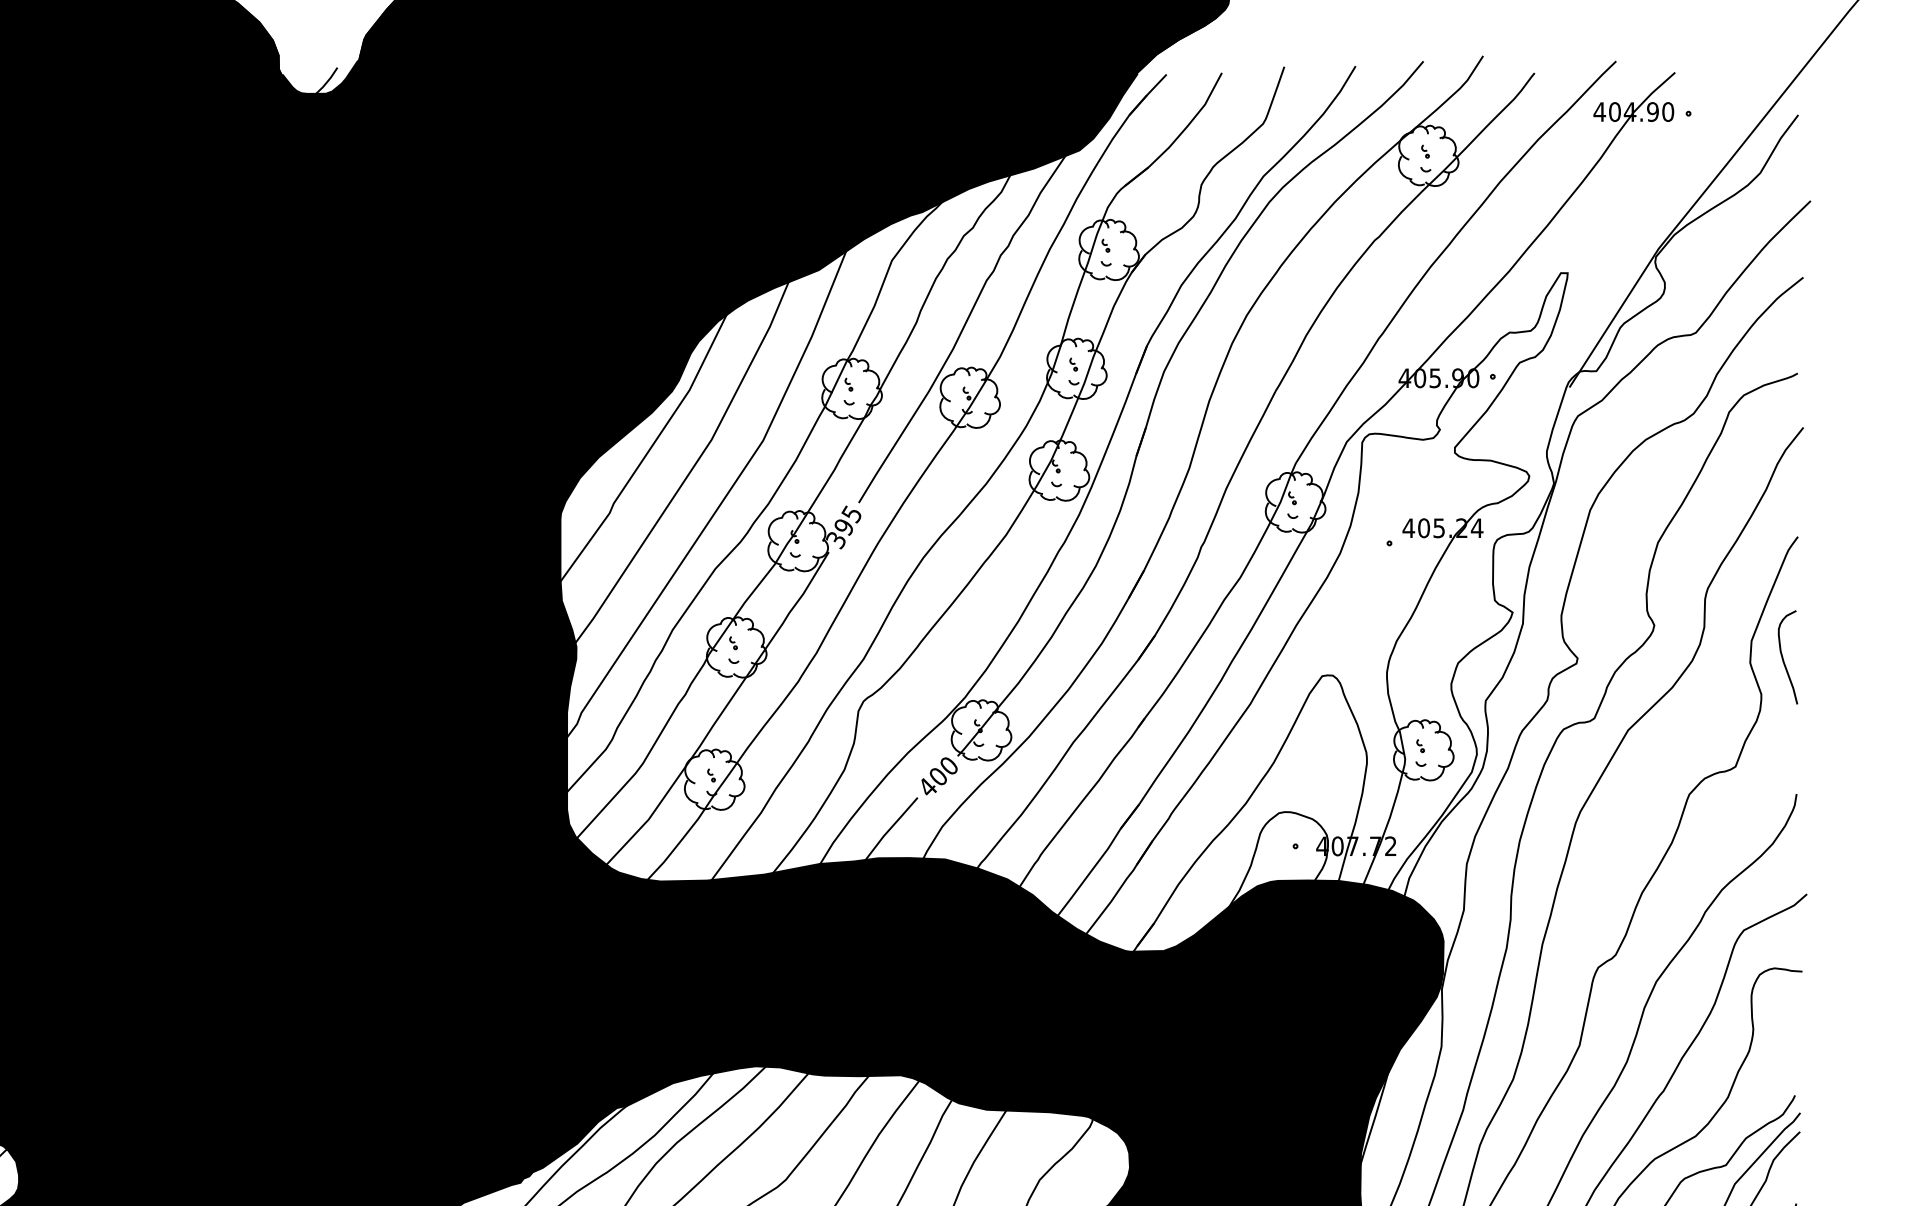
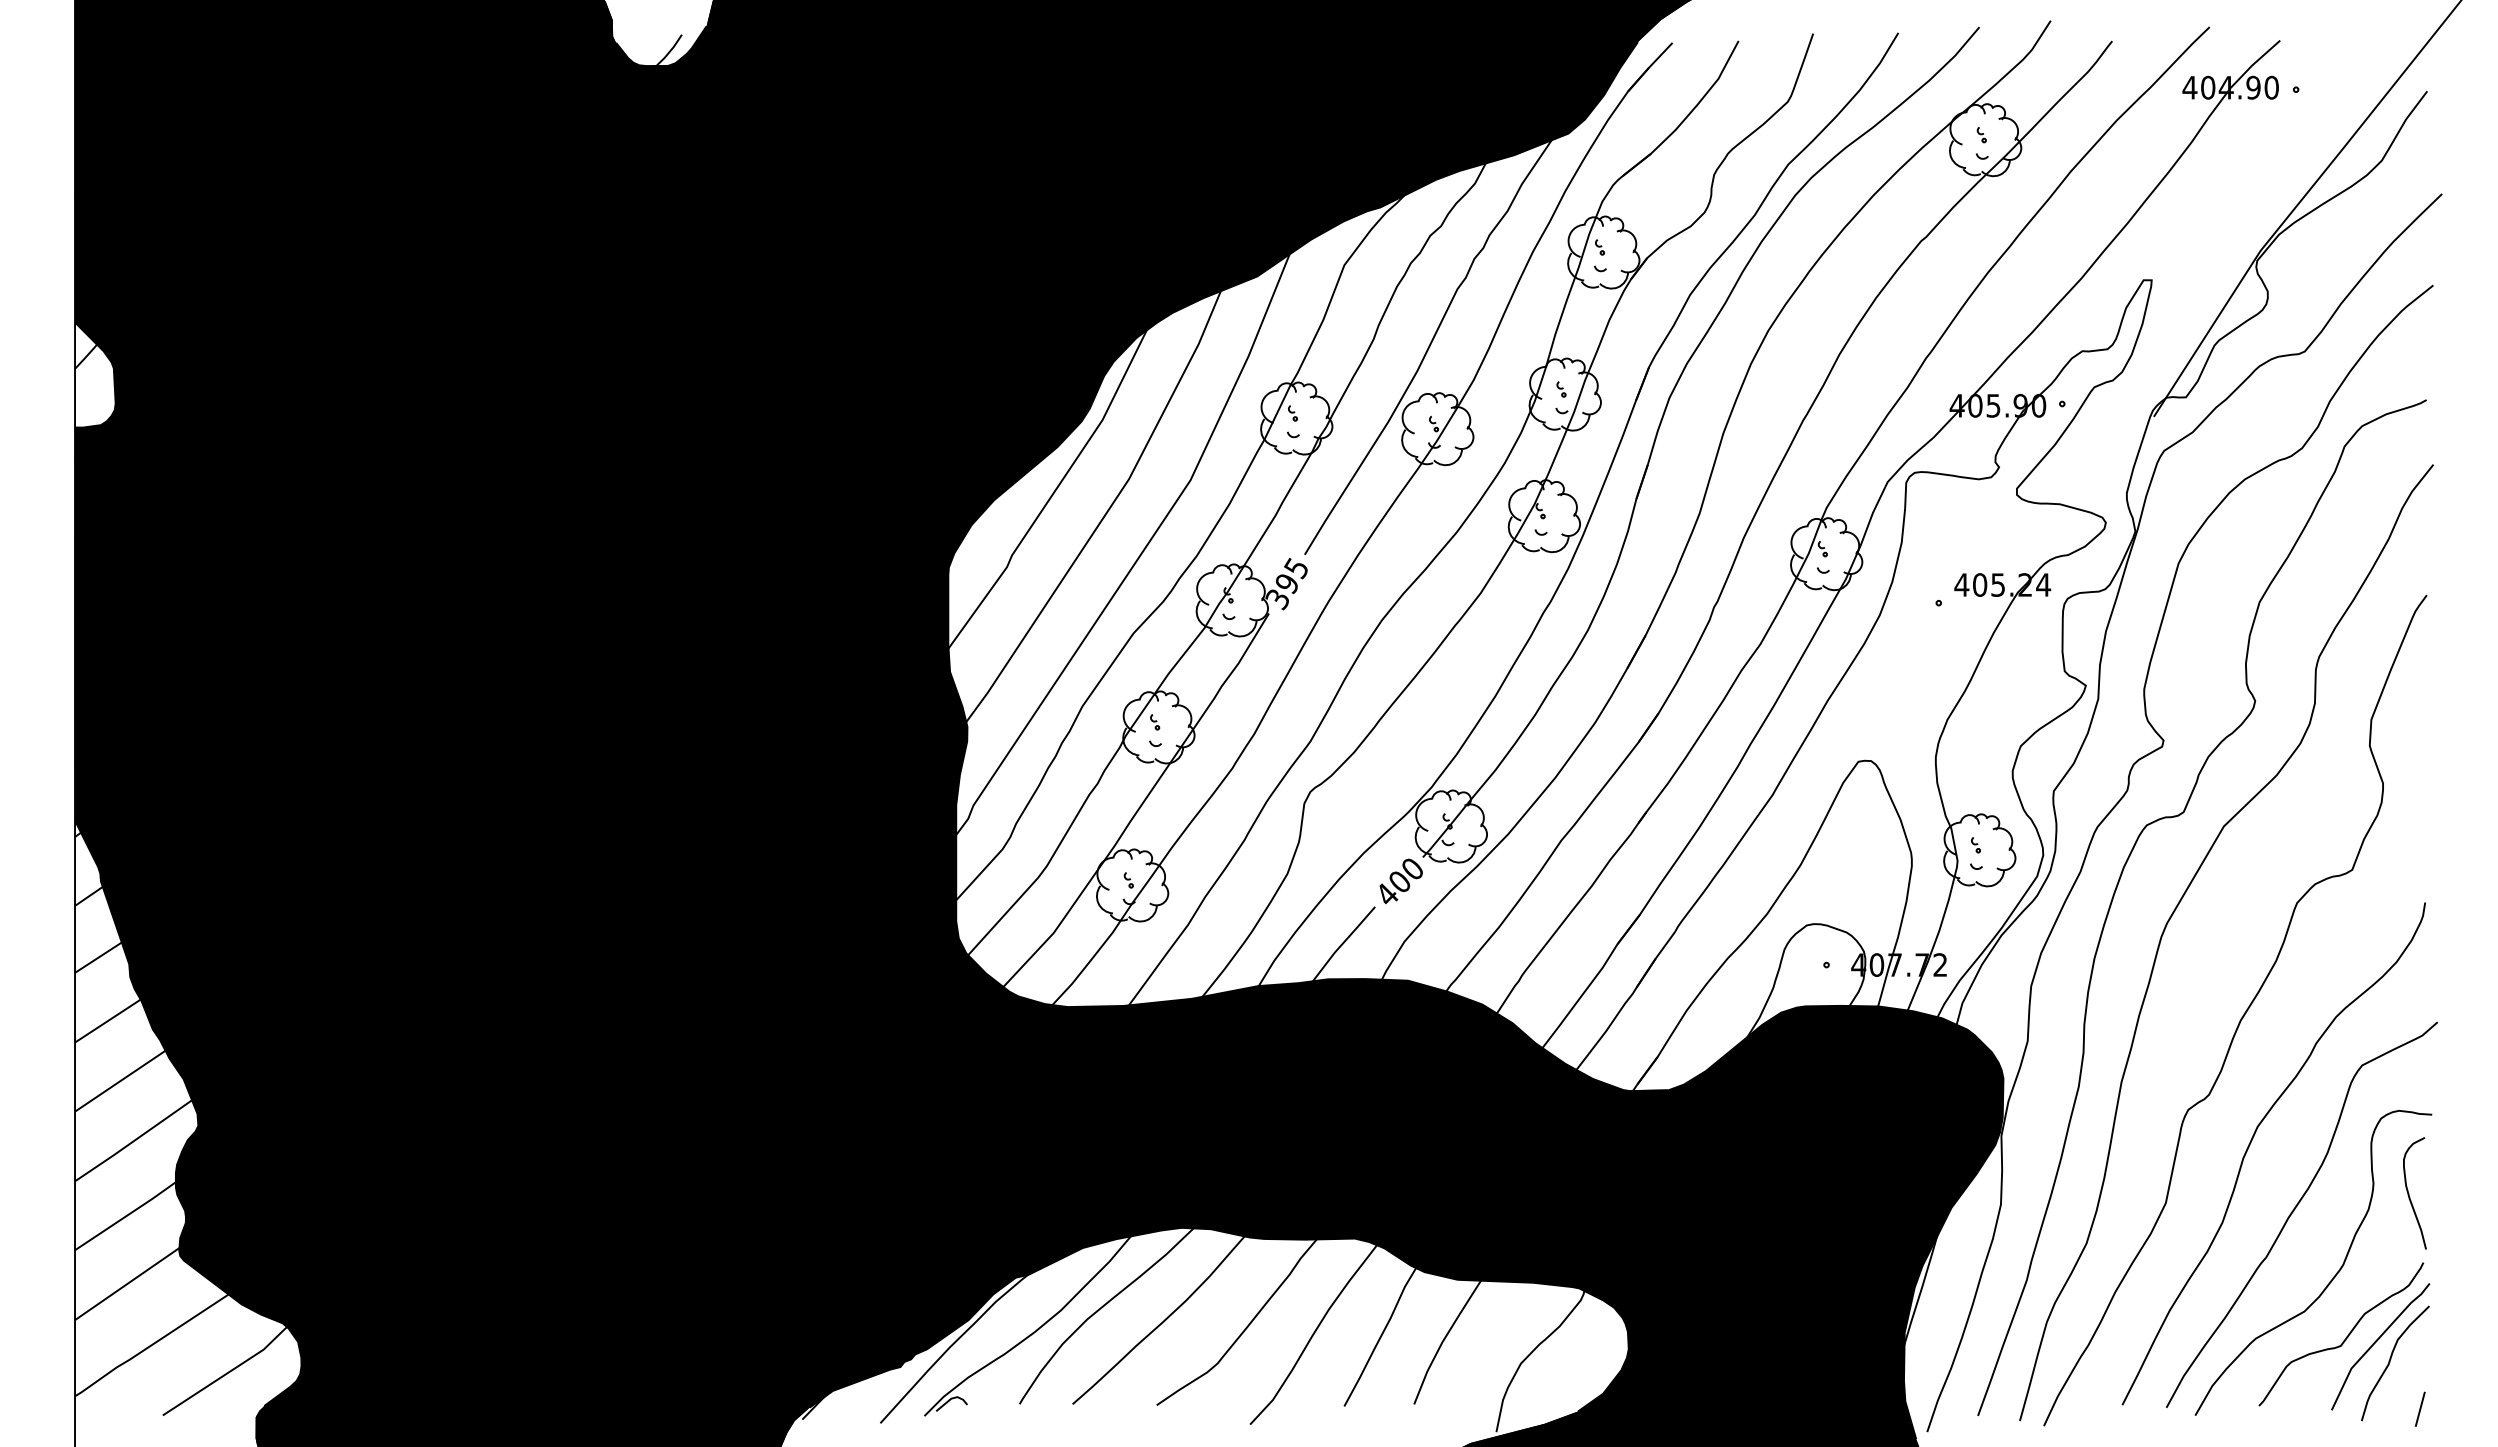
curve: (1783, 657) -> (2409, 1193), moved

